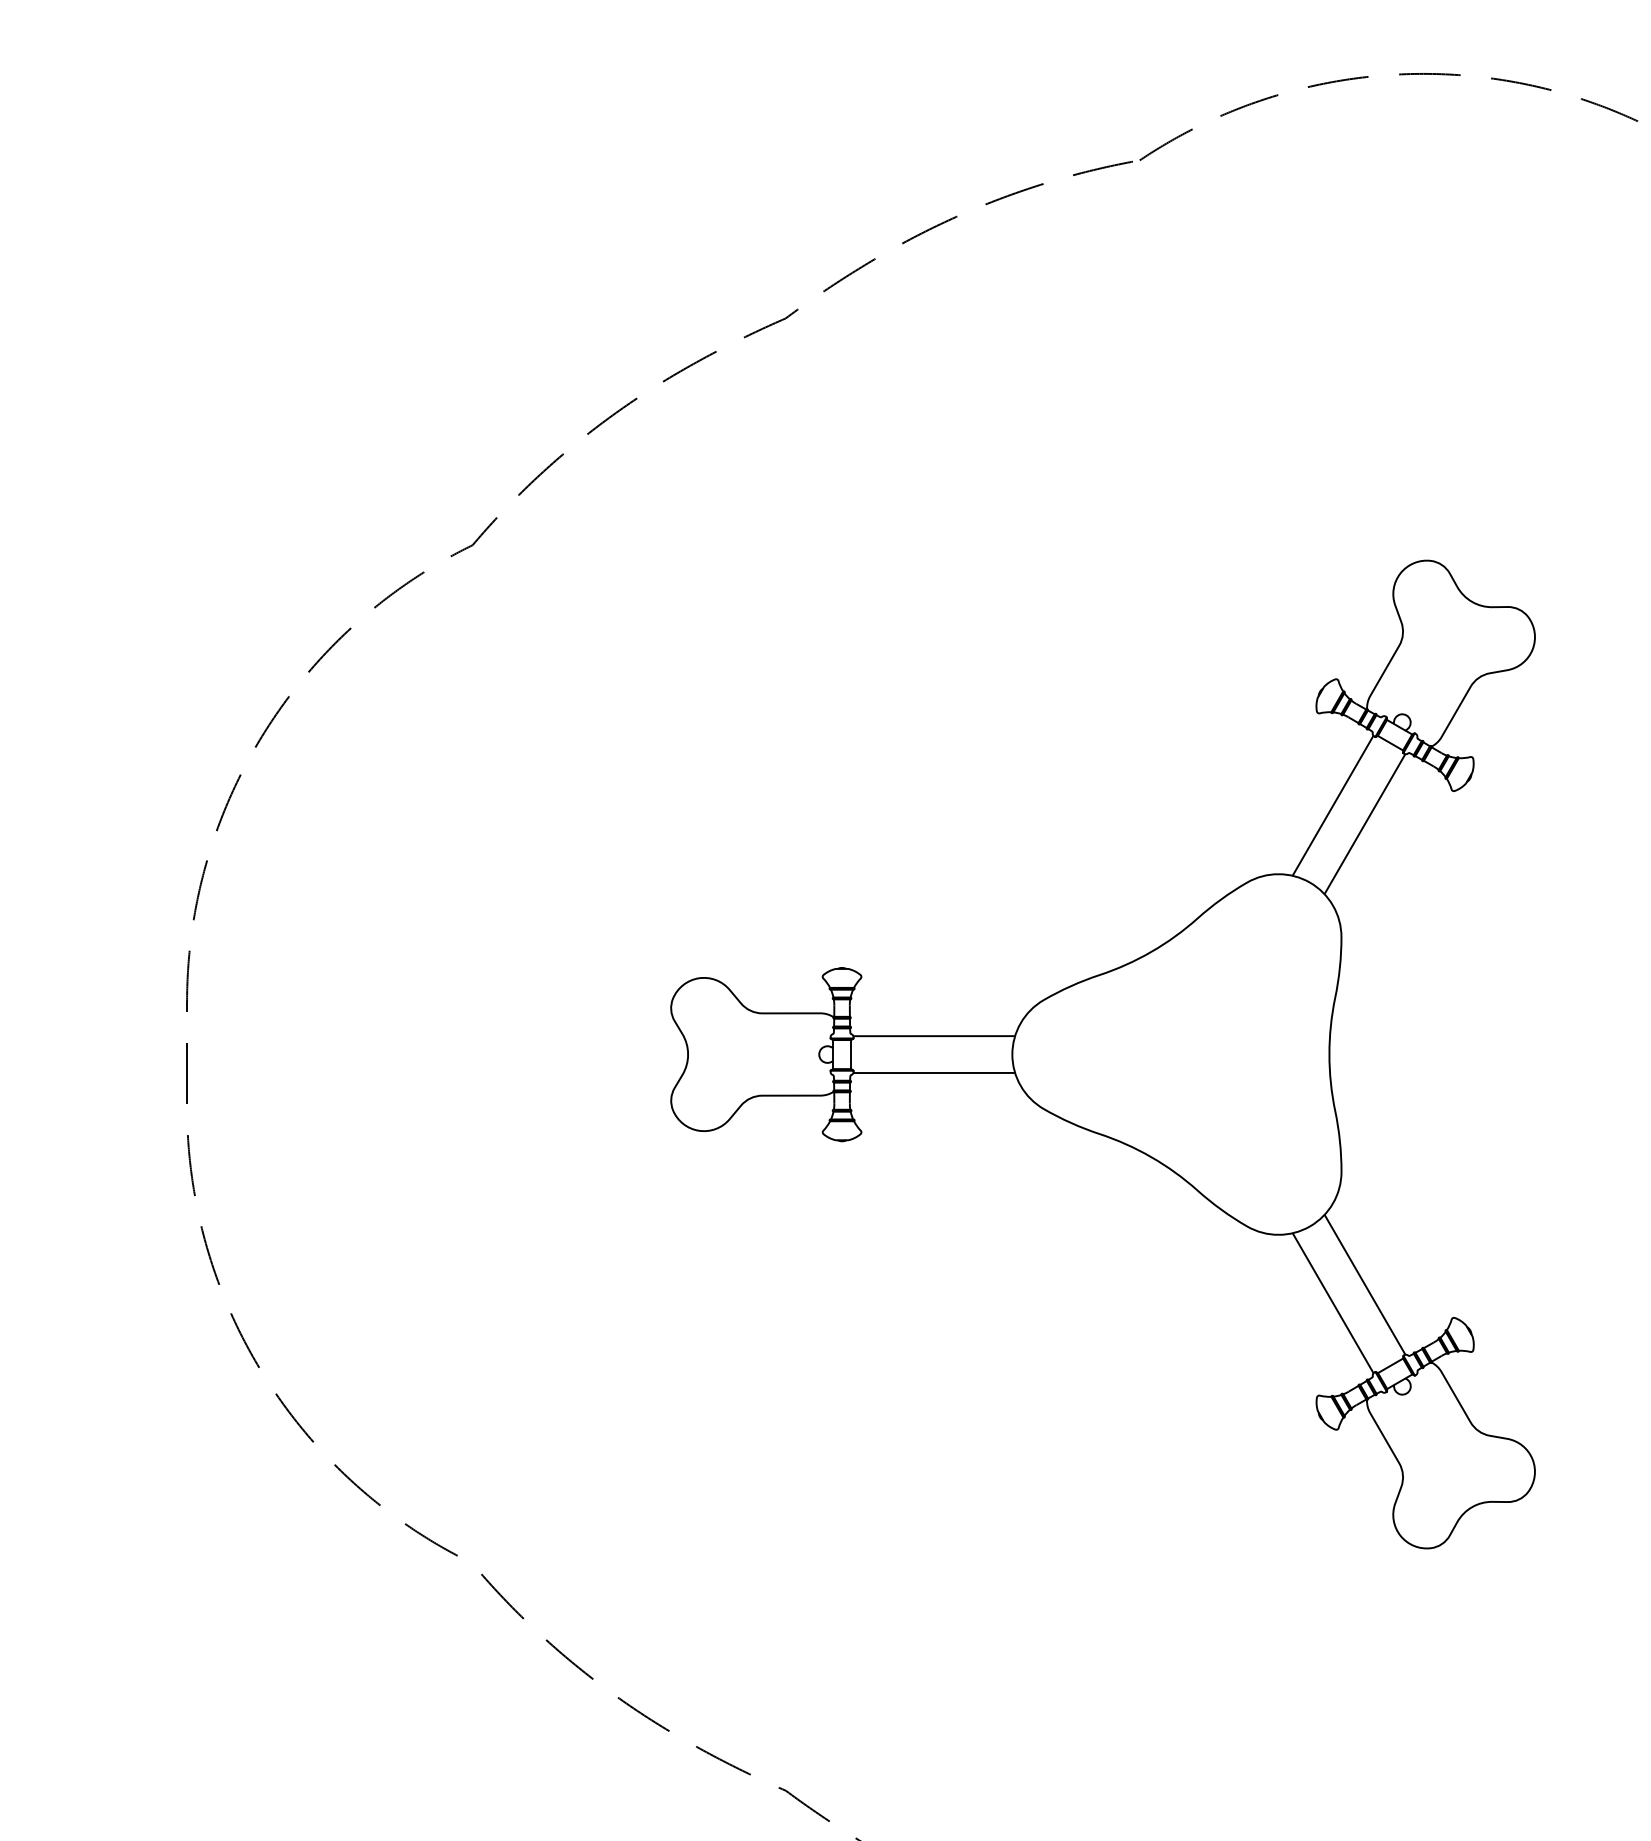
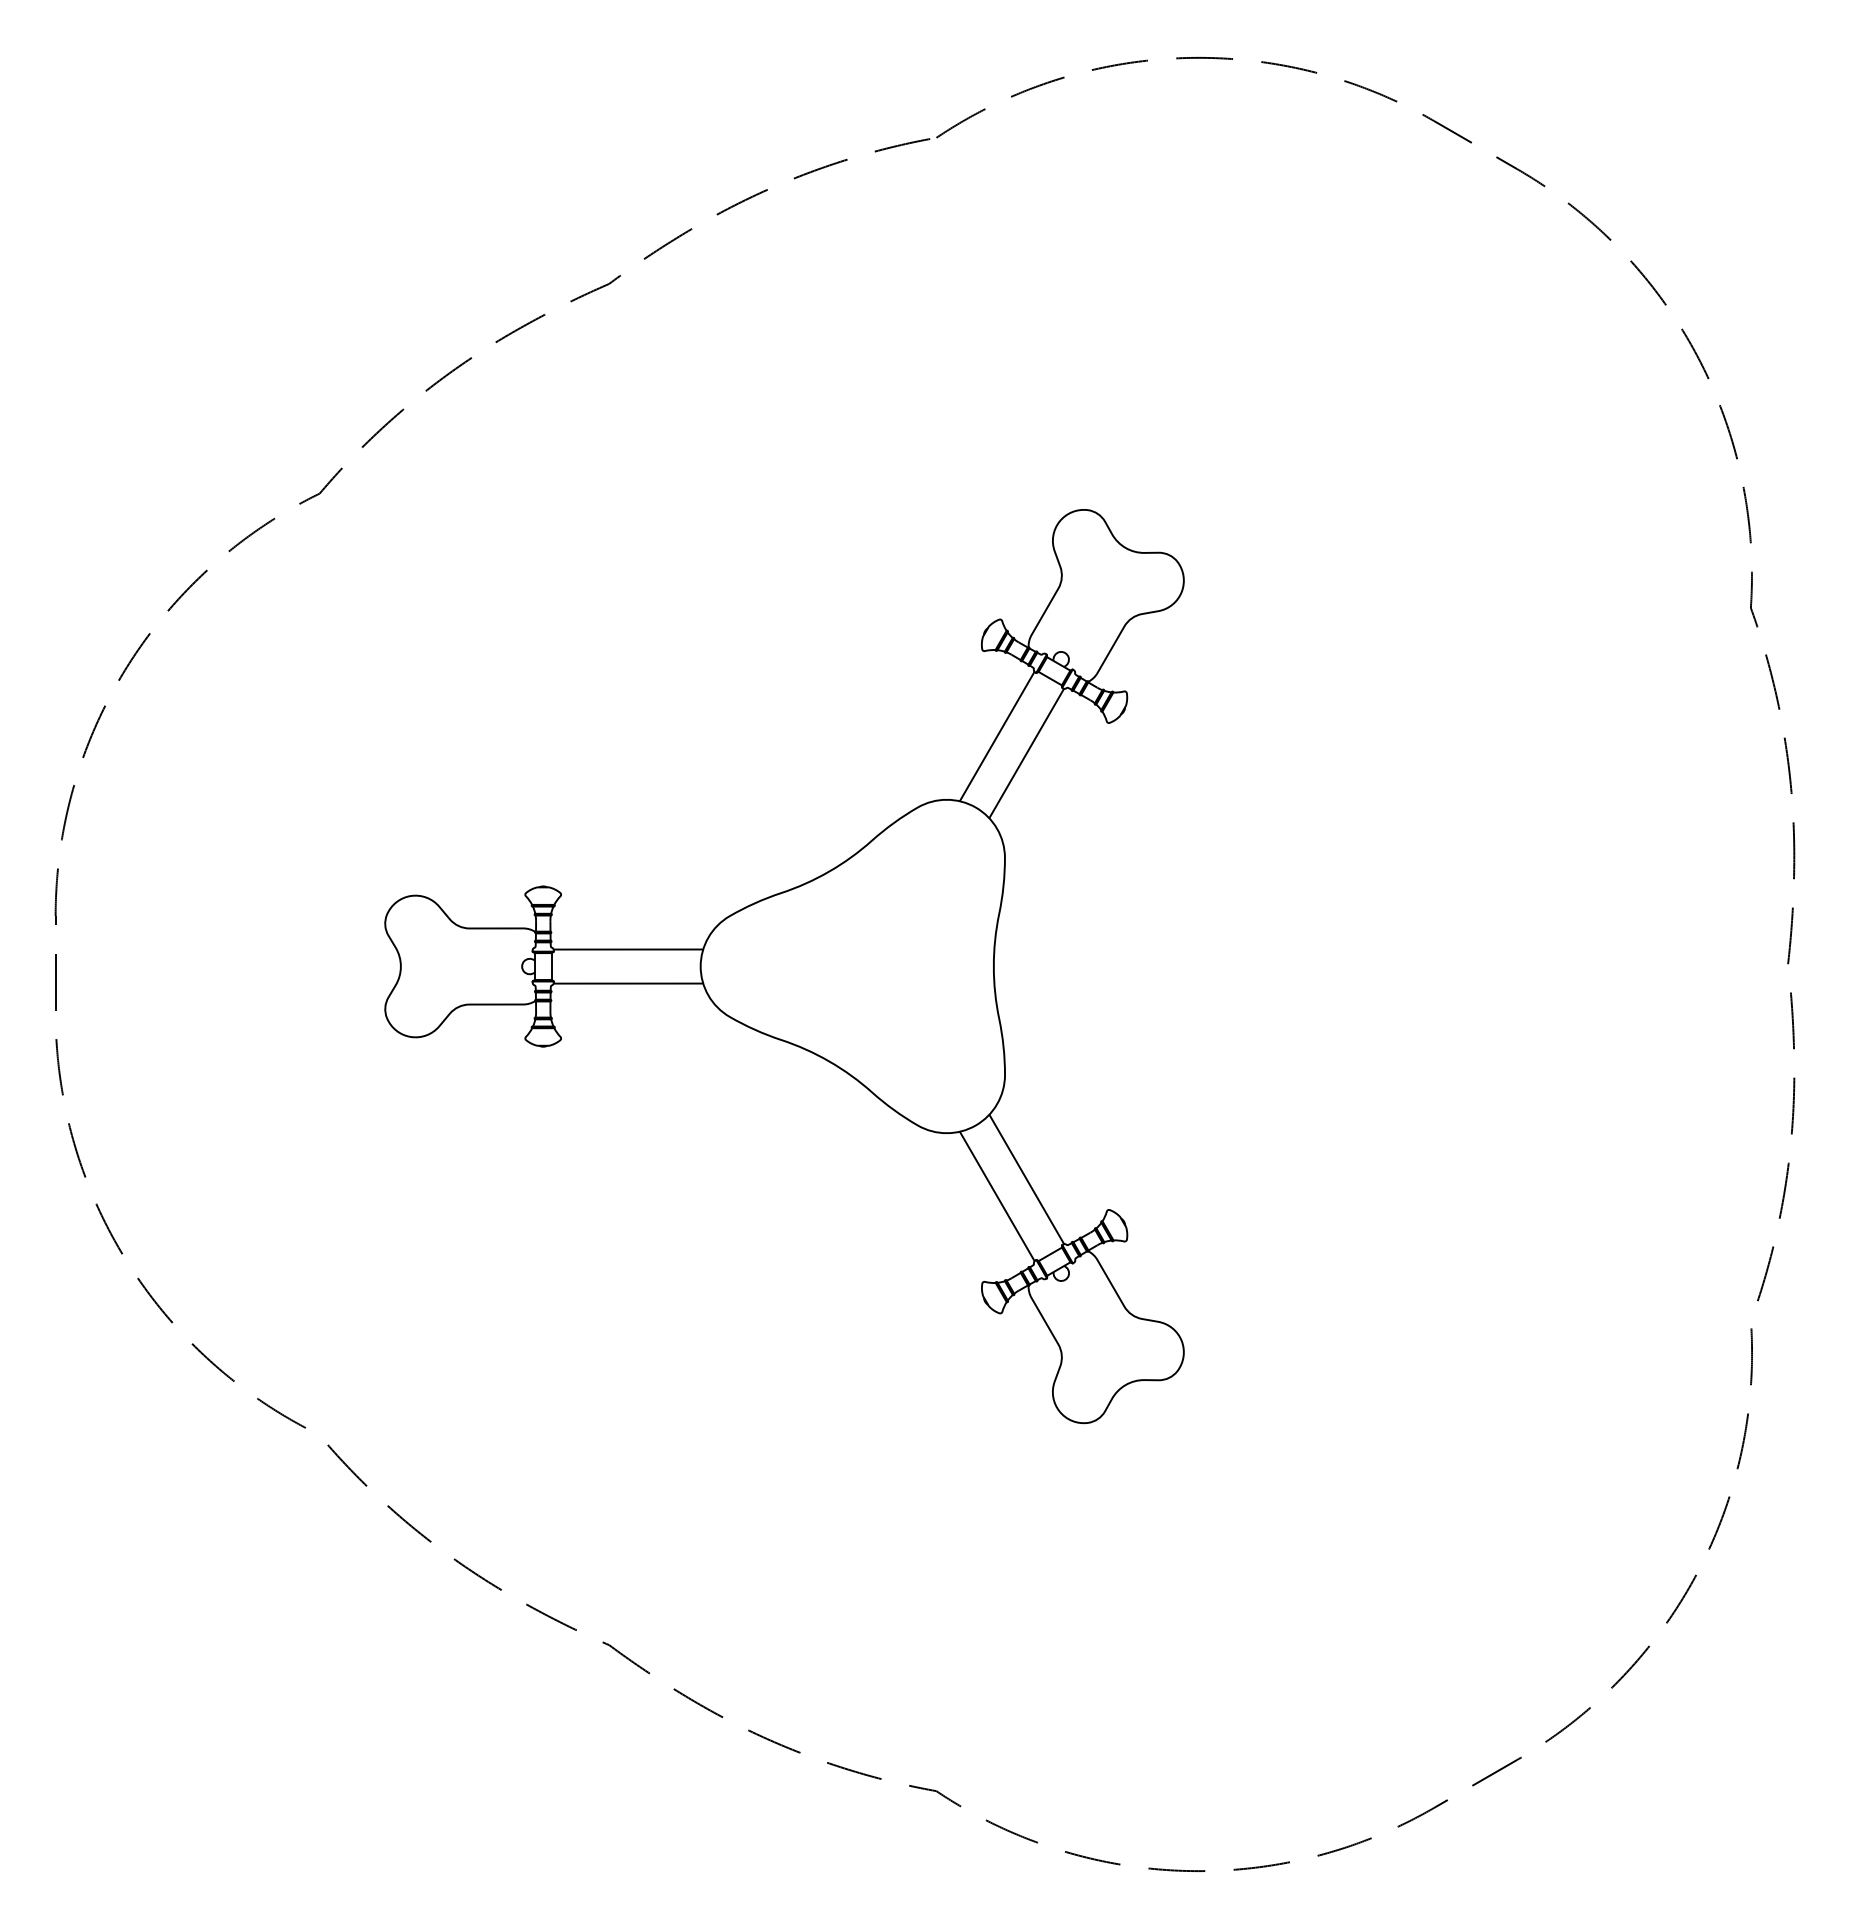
part: (1103, 1054) -> (784, 966), moved

